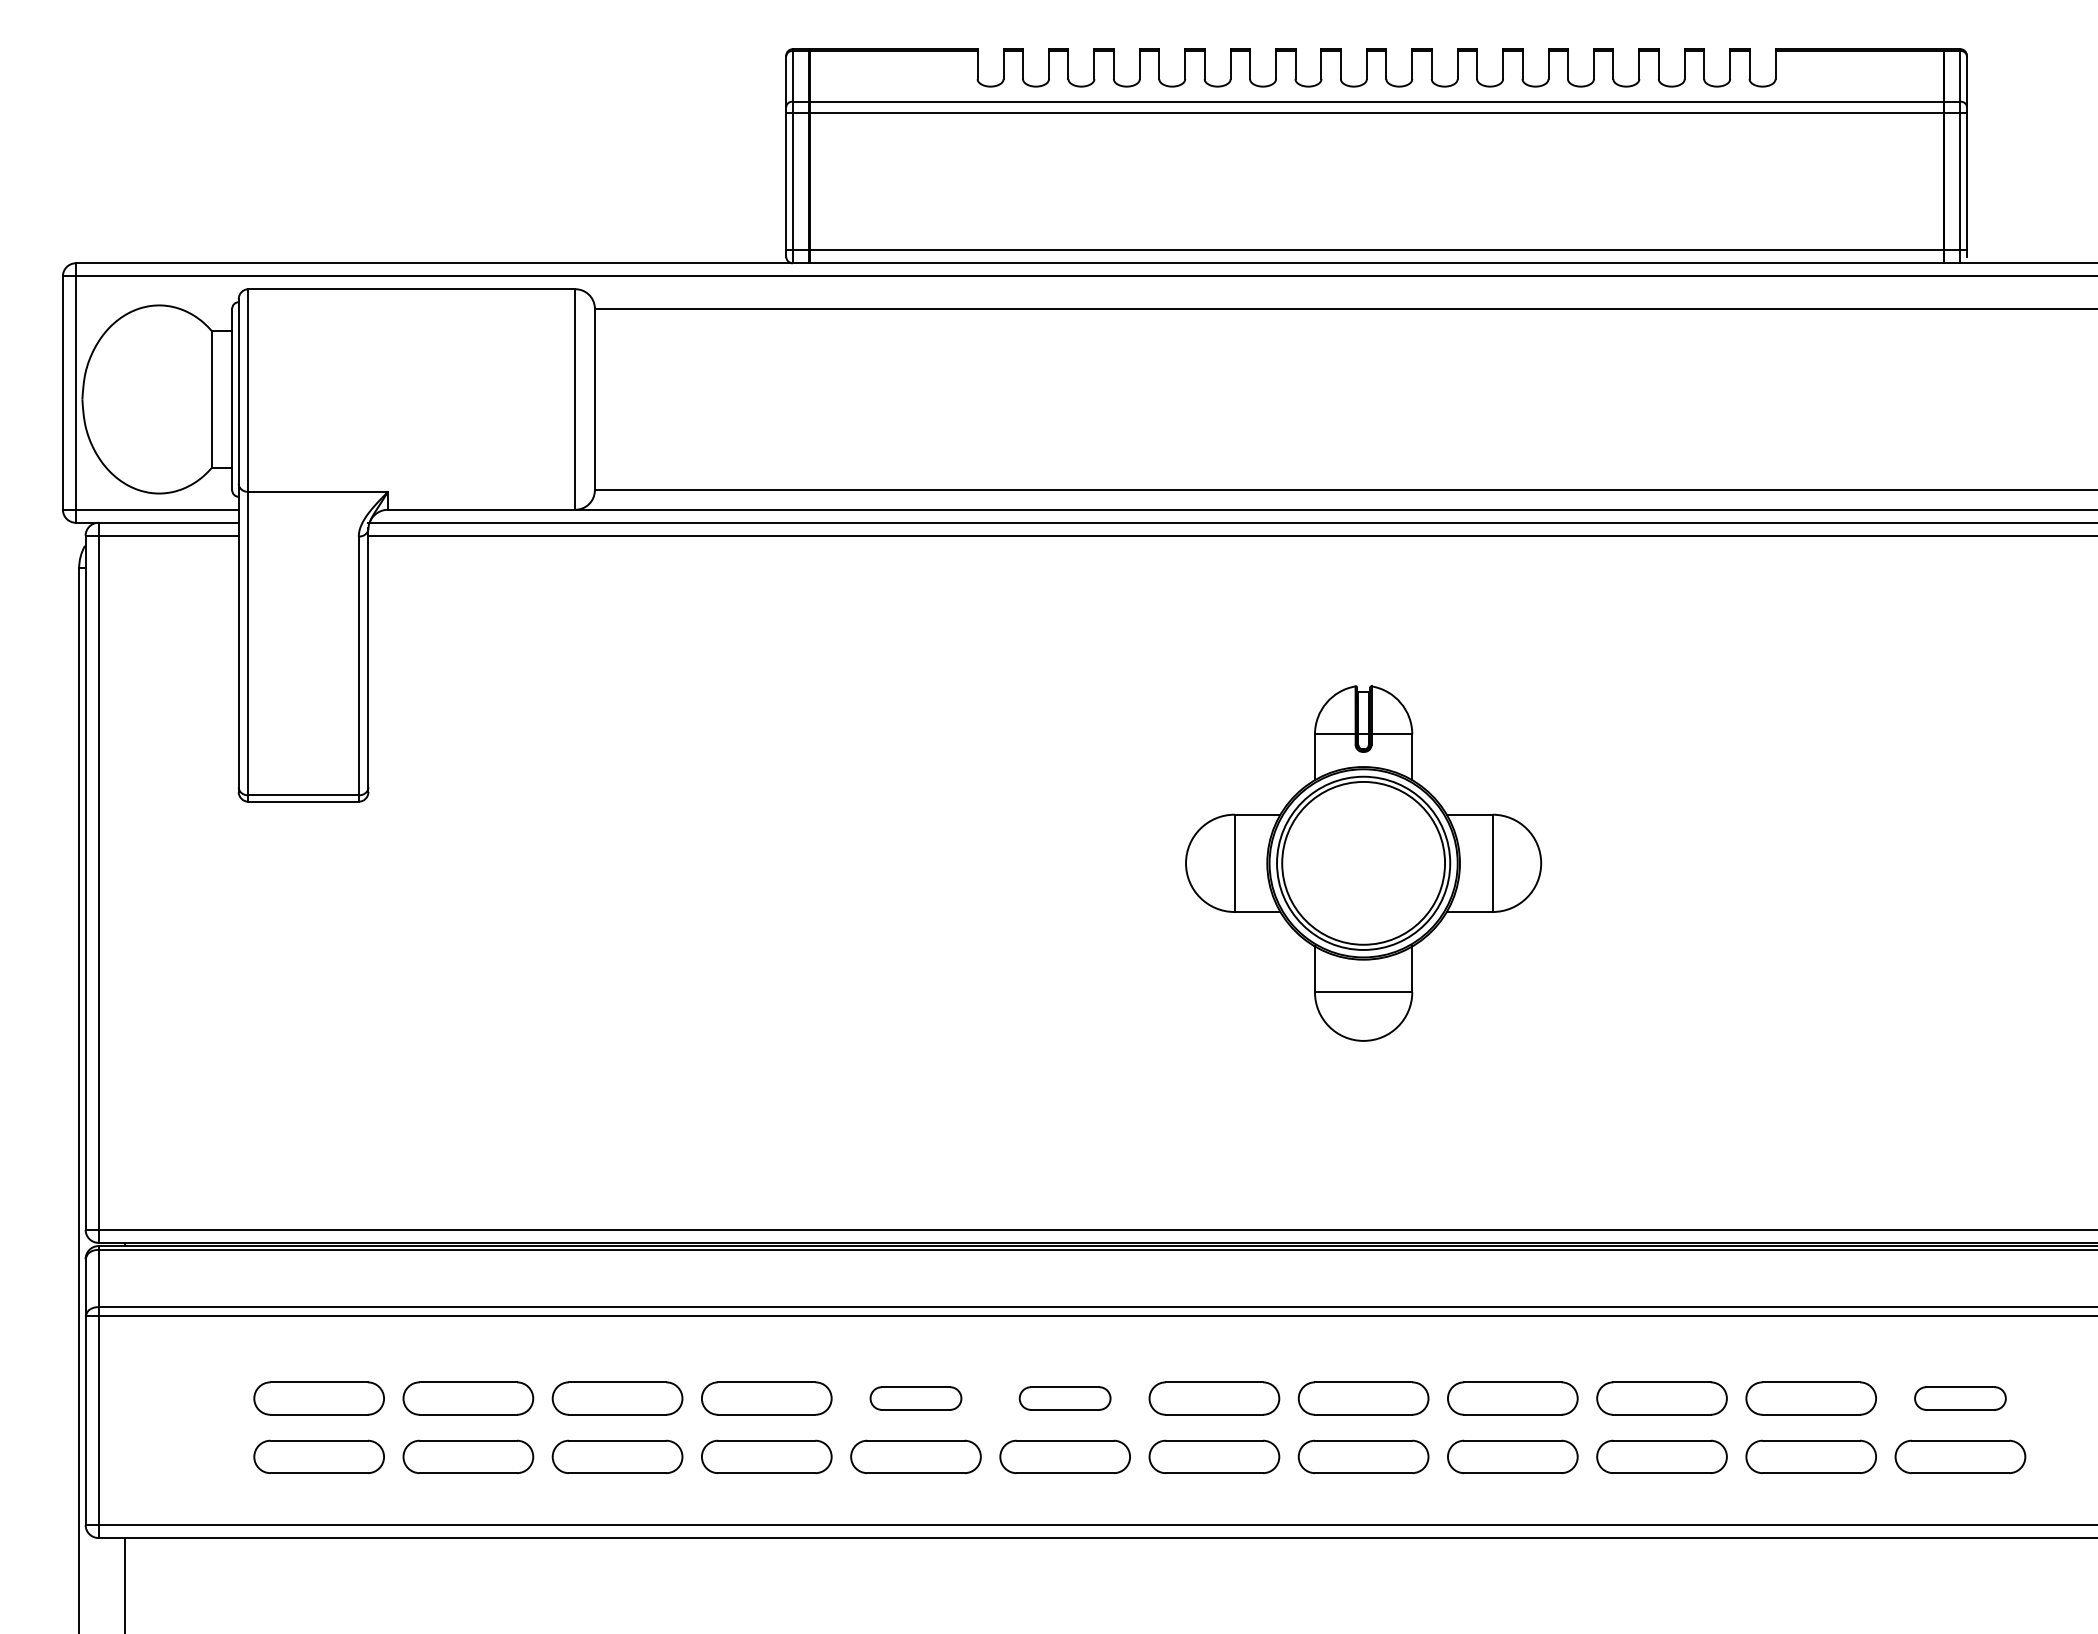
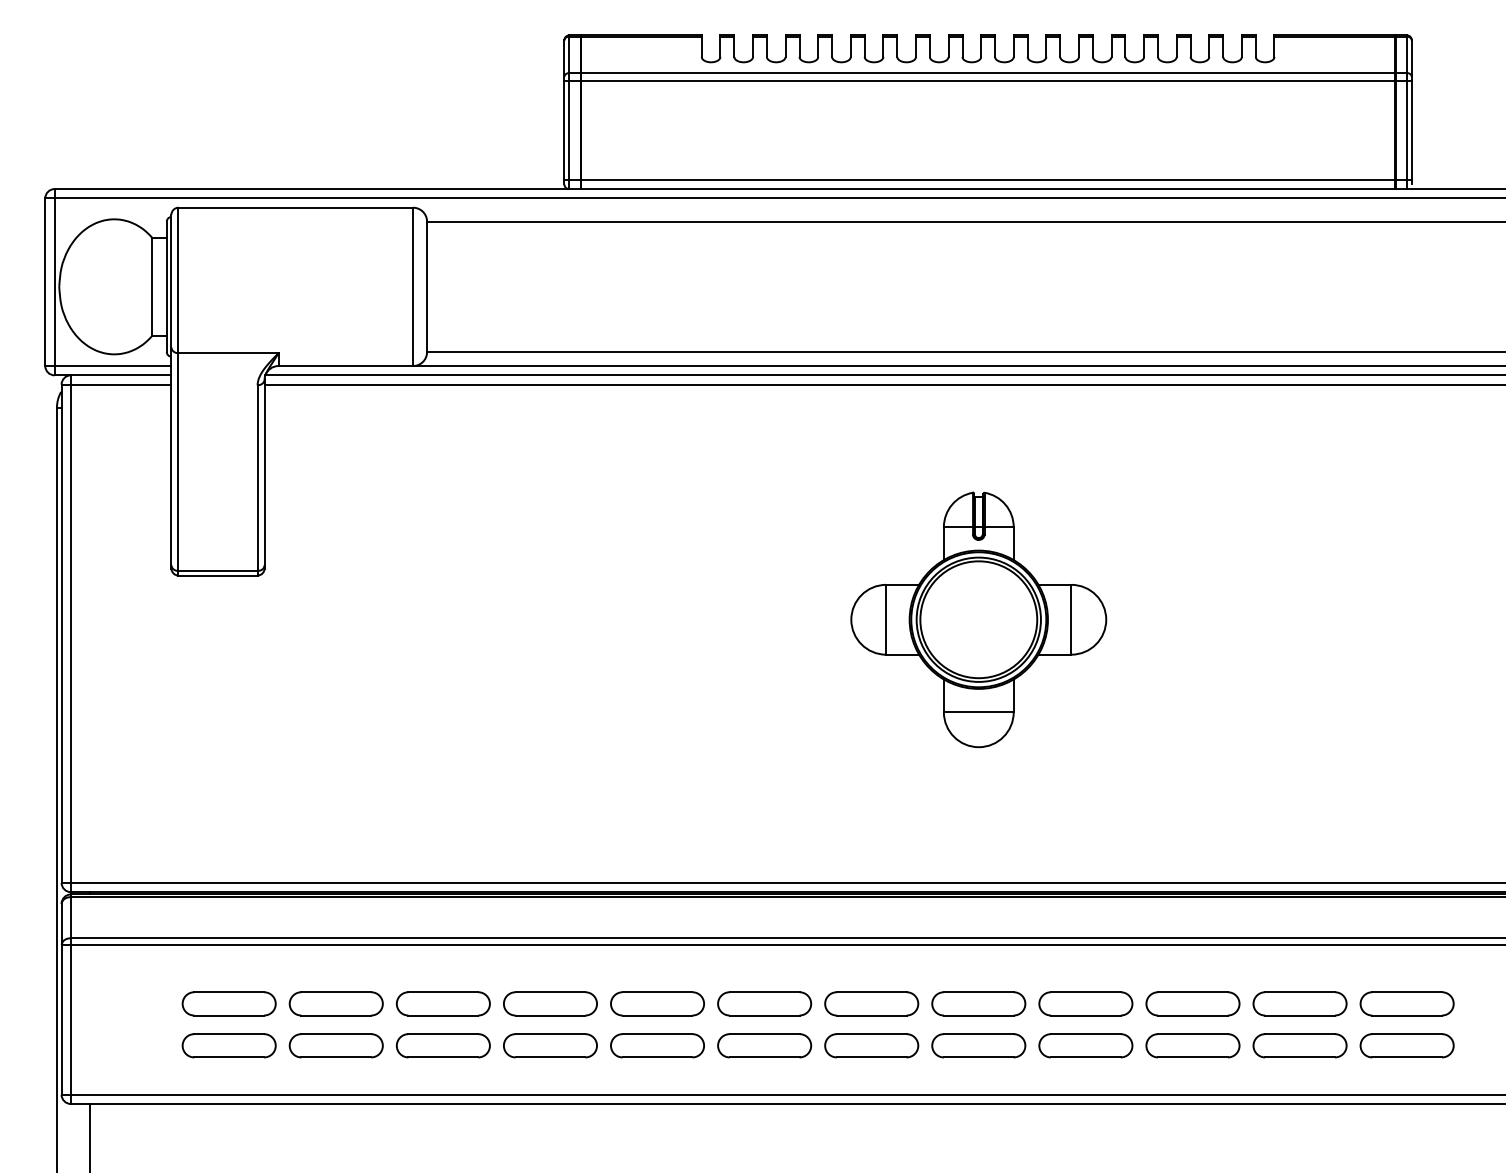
part: (915, 1398) -> (657, 1003), size x1.43
part: (1064, 1398) -> (764, 1003), size x1.43
part: (1960, 1398) -> (1407, 1003), size x1.43

